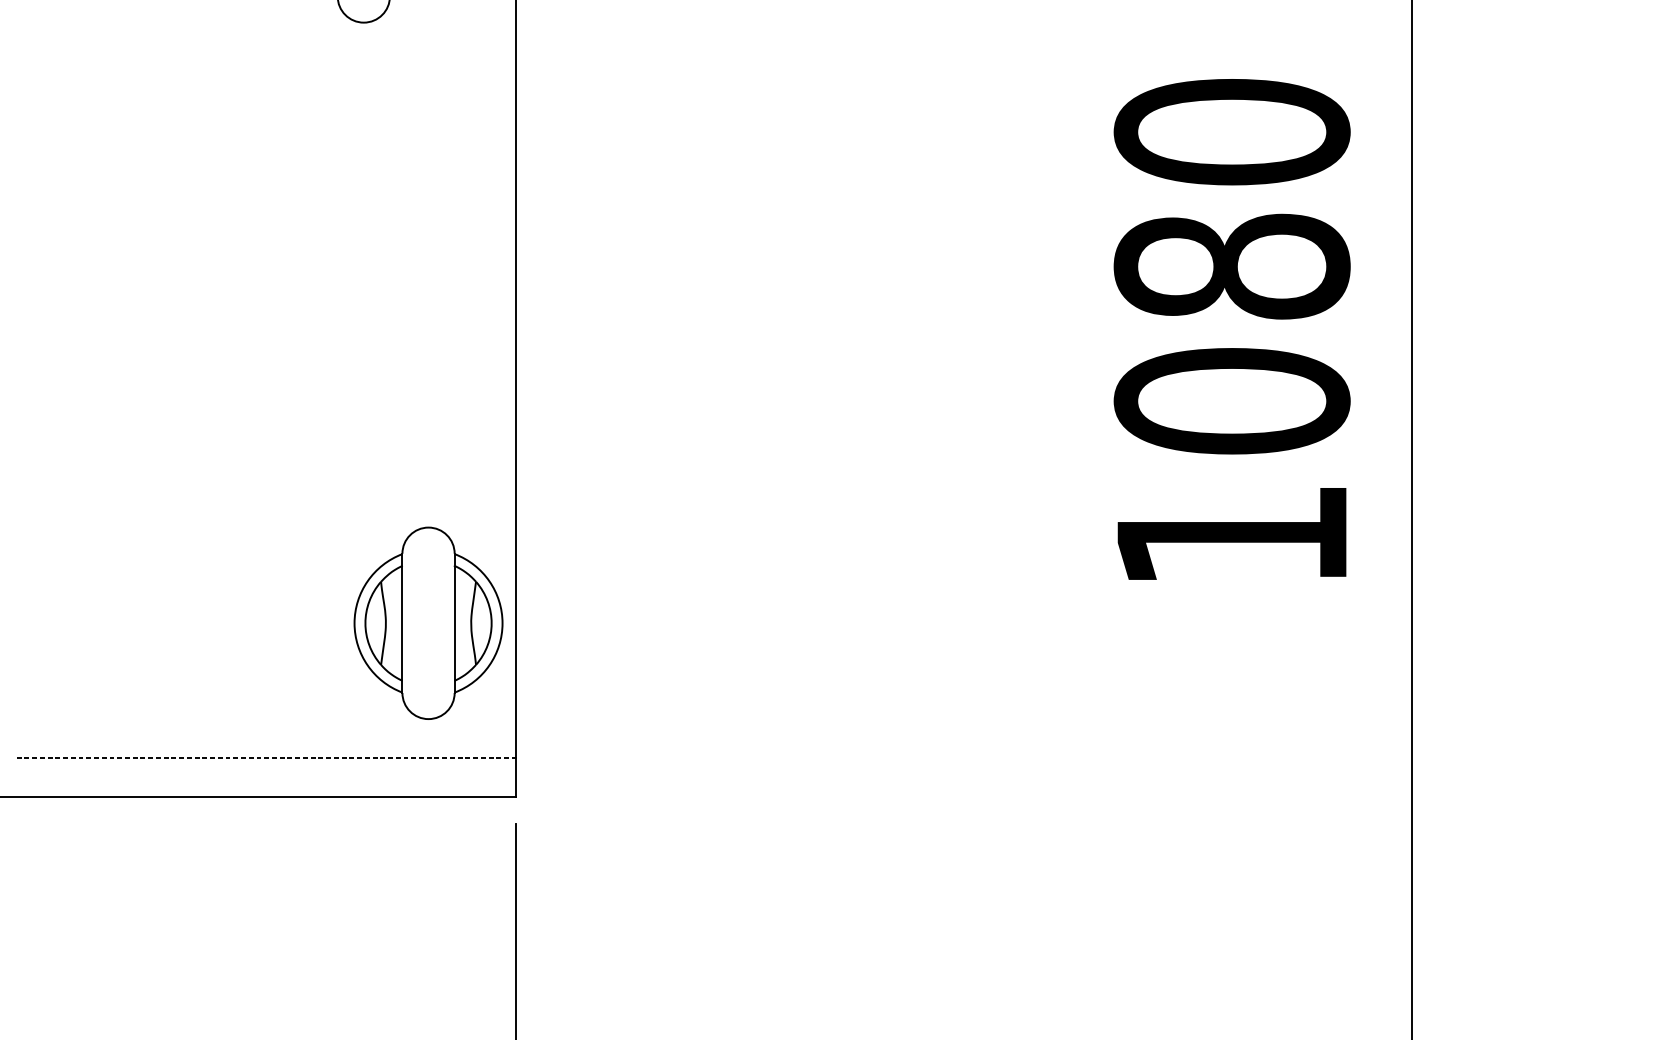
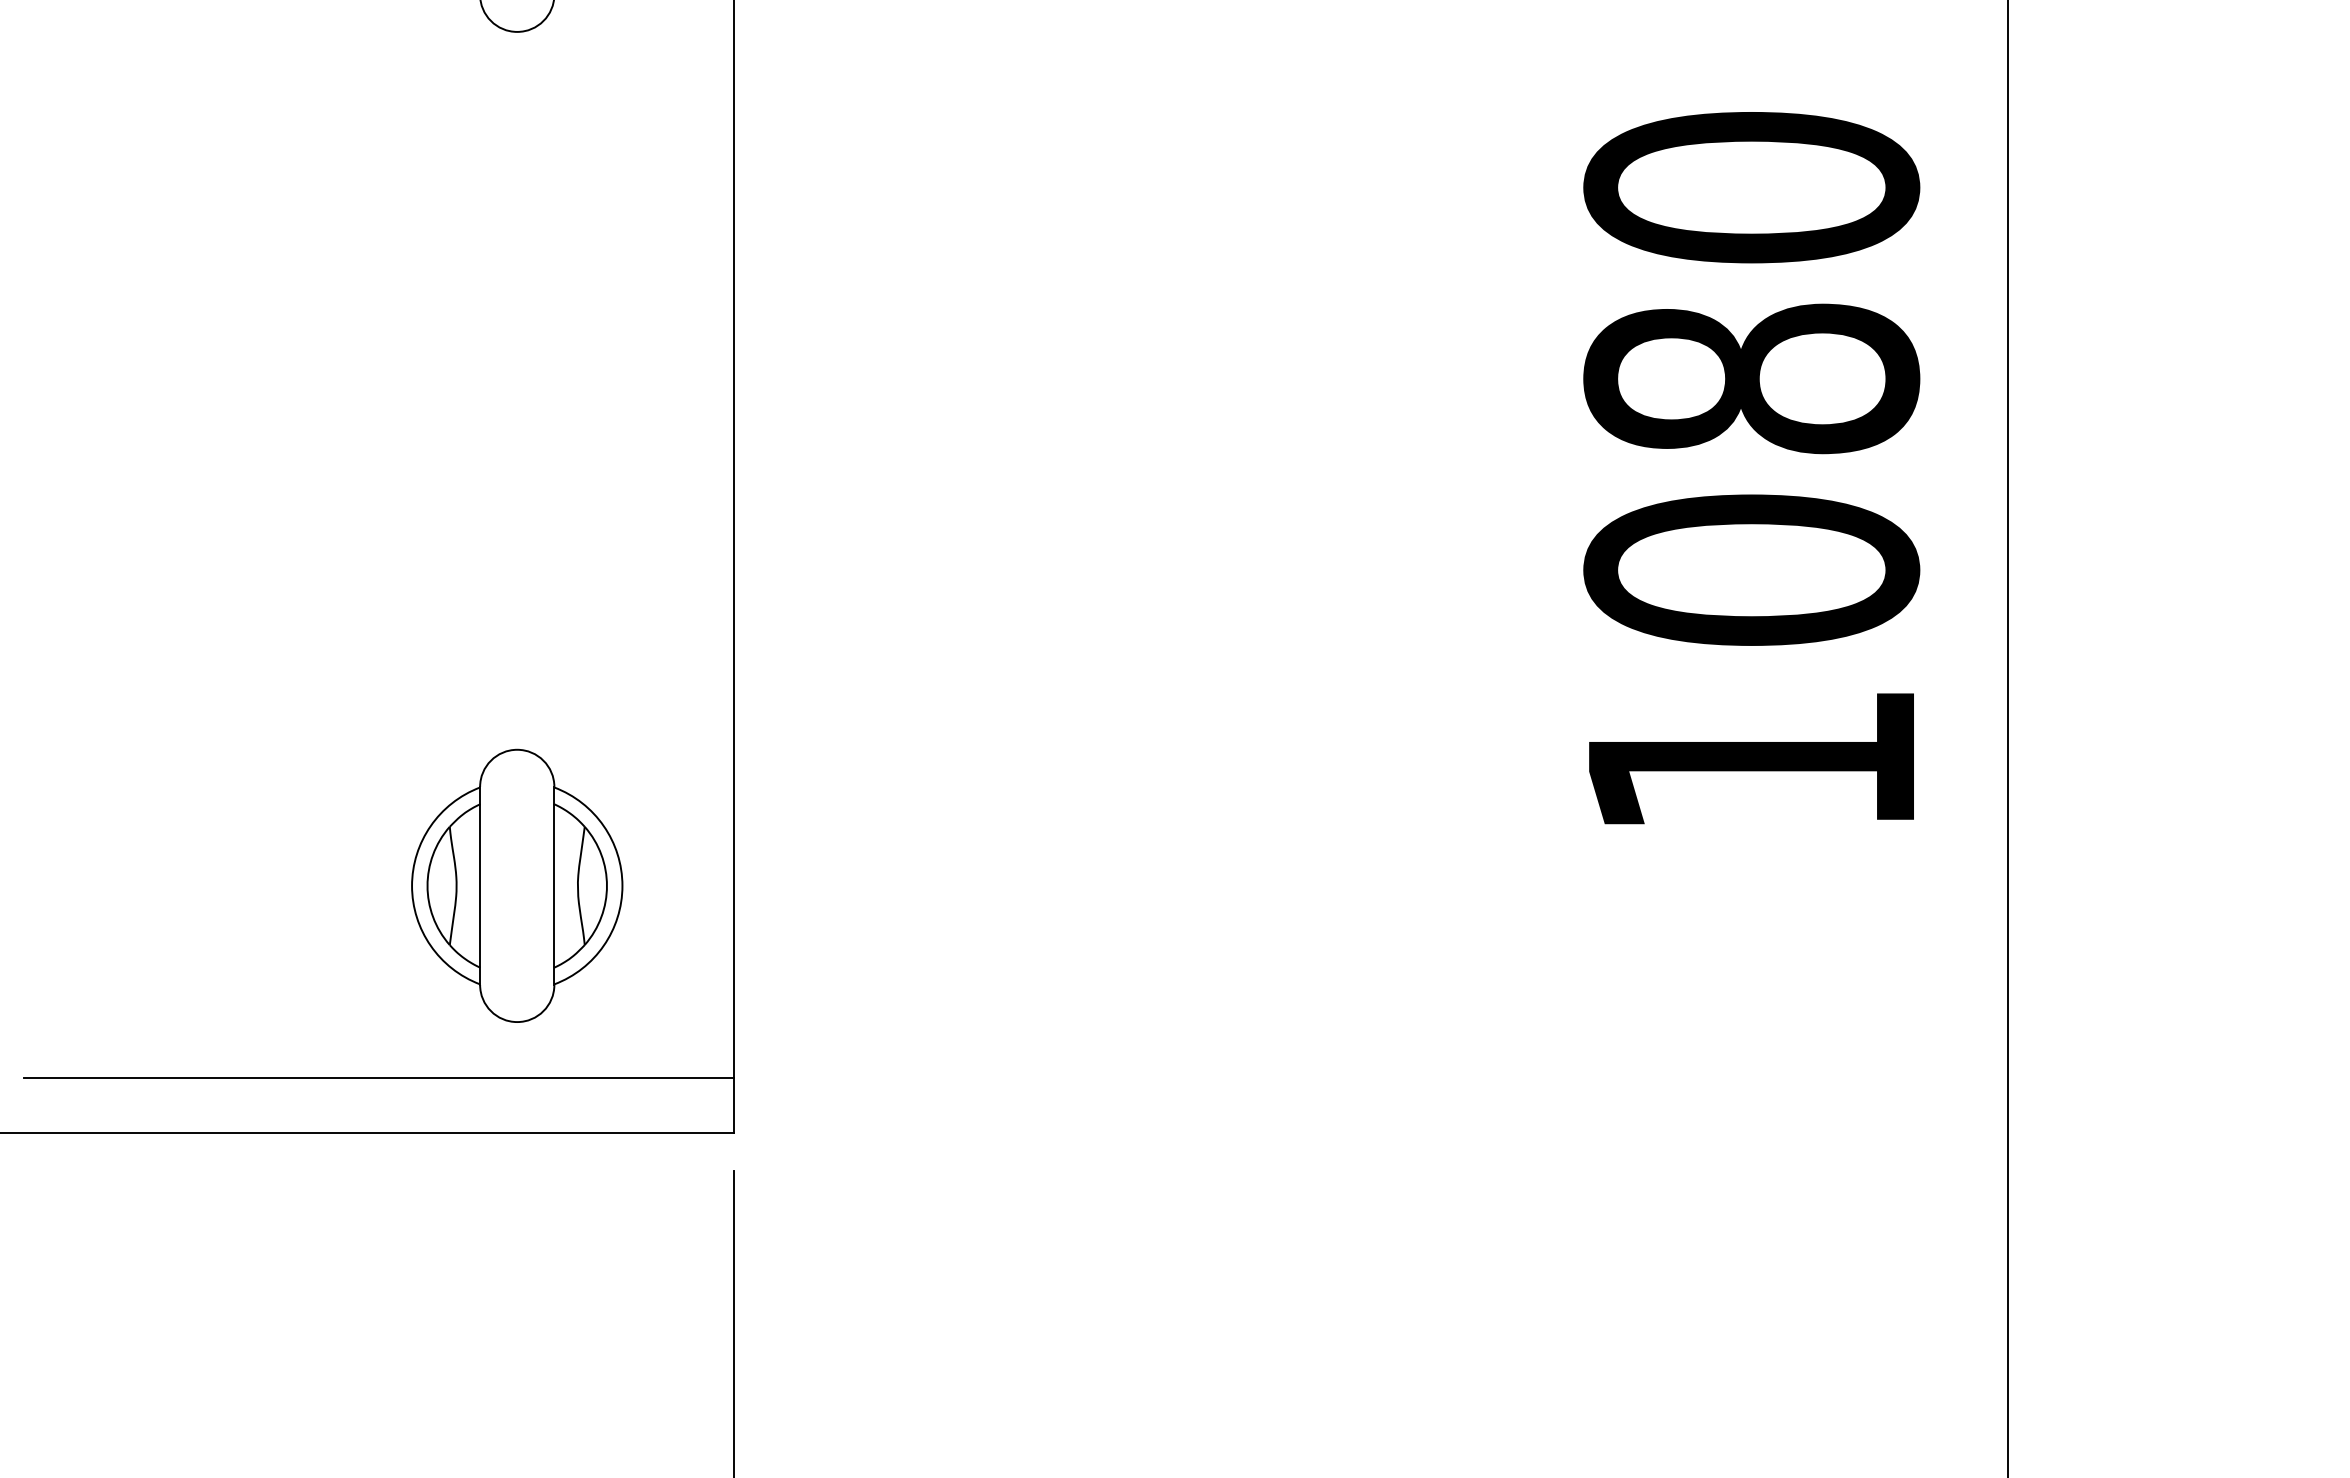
part: (428, 623) -> (517, 885), moved
line: (266, 758) -> (379, 1077), dashed -> solid

